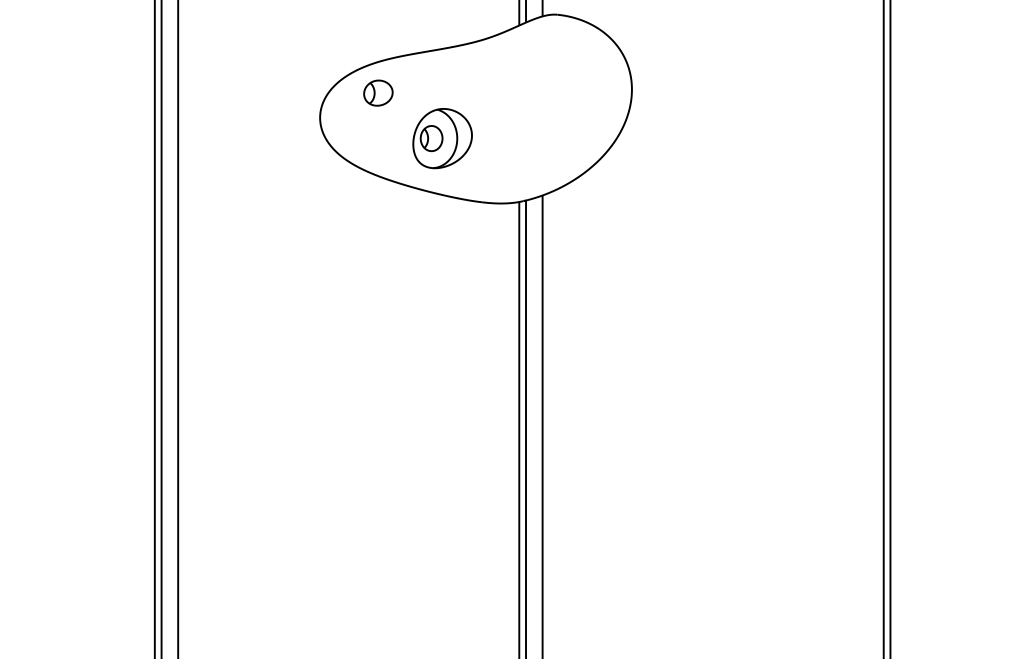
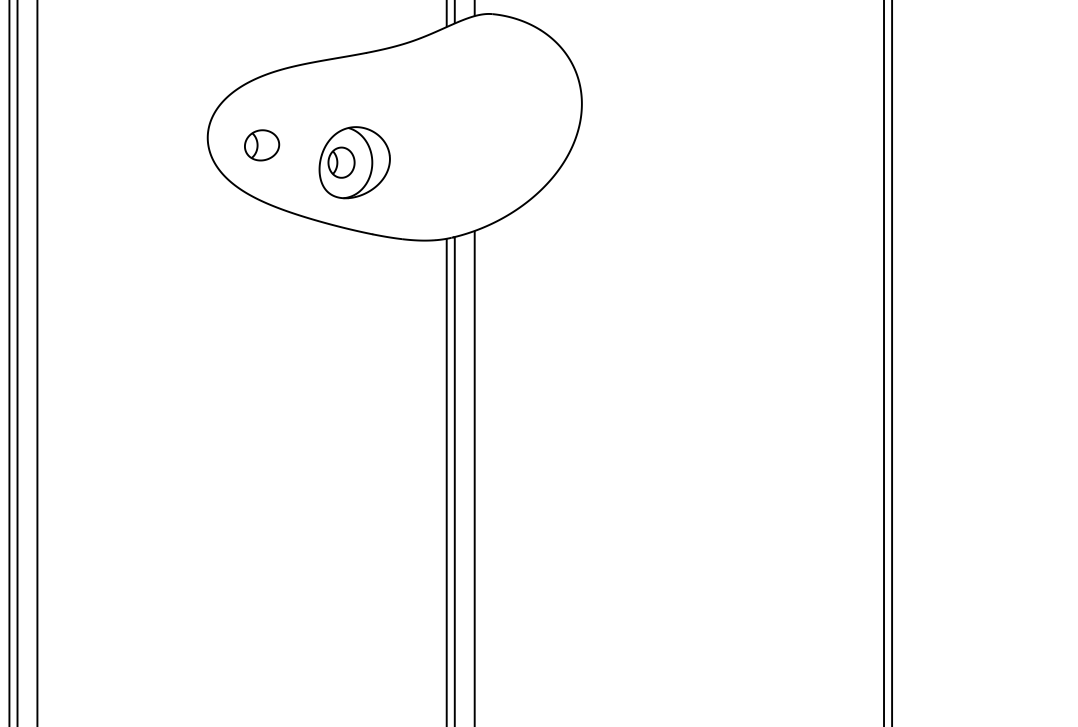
part: (378, 92) -> (262, 144), moved

